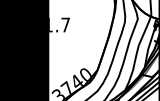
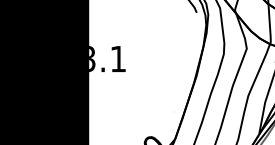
text: (59, 24) -> (107, 58), 4641.7 -> 3743.1

